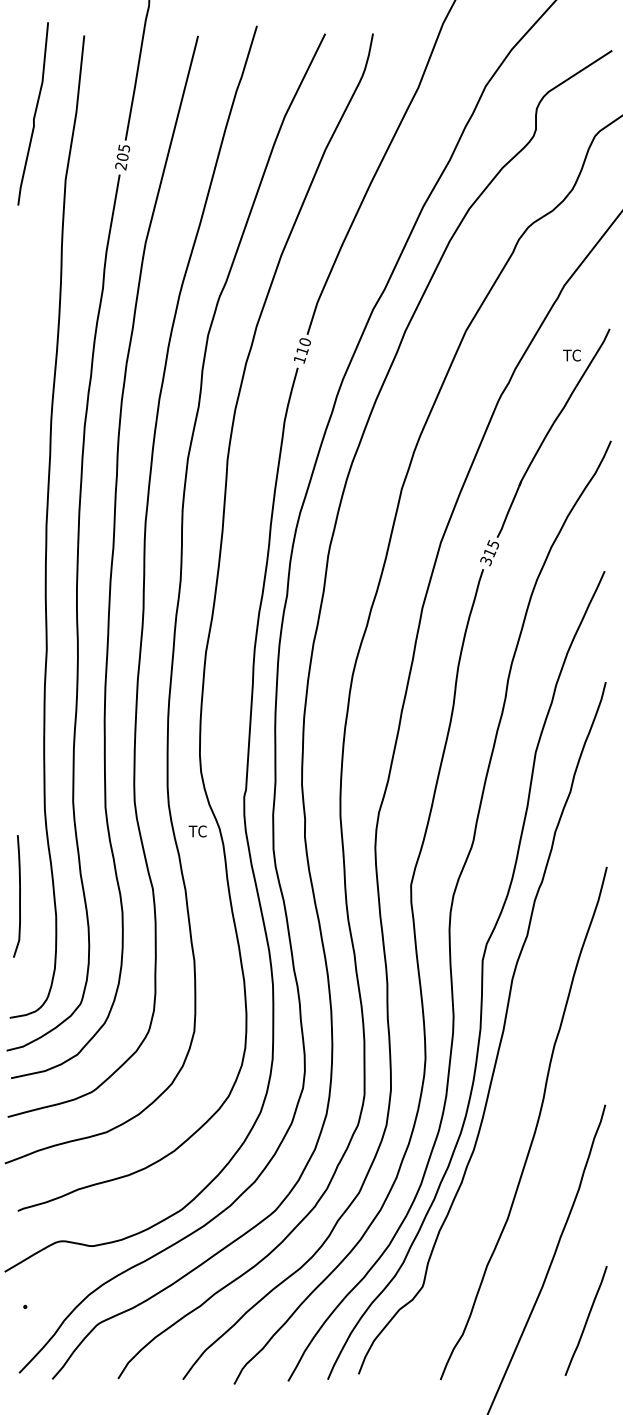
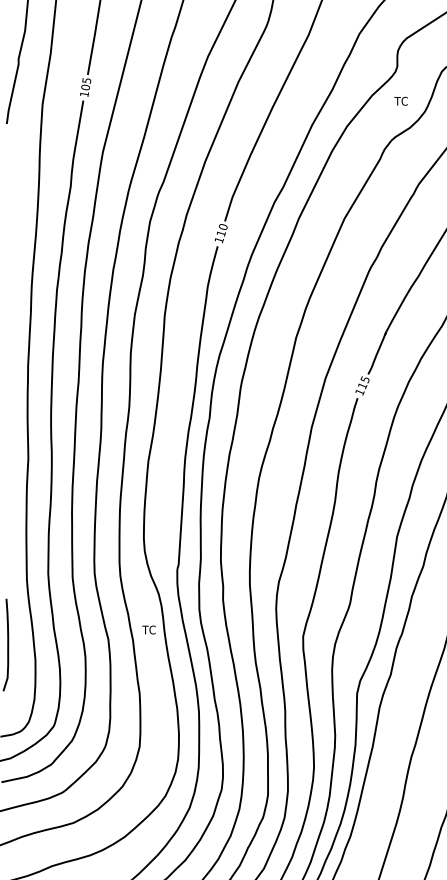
text: (120, 166) -> (83, 94), 205 -> 105
text: (571, 355) -> (400, 101), moved
text: (486, 561) -> (360, 392), 315 -> 115
text: (197, 831) -> (148, 630), moved

